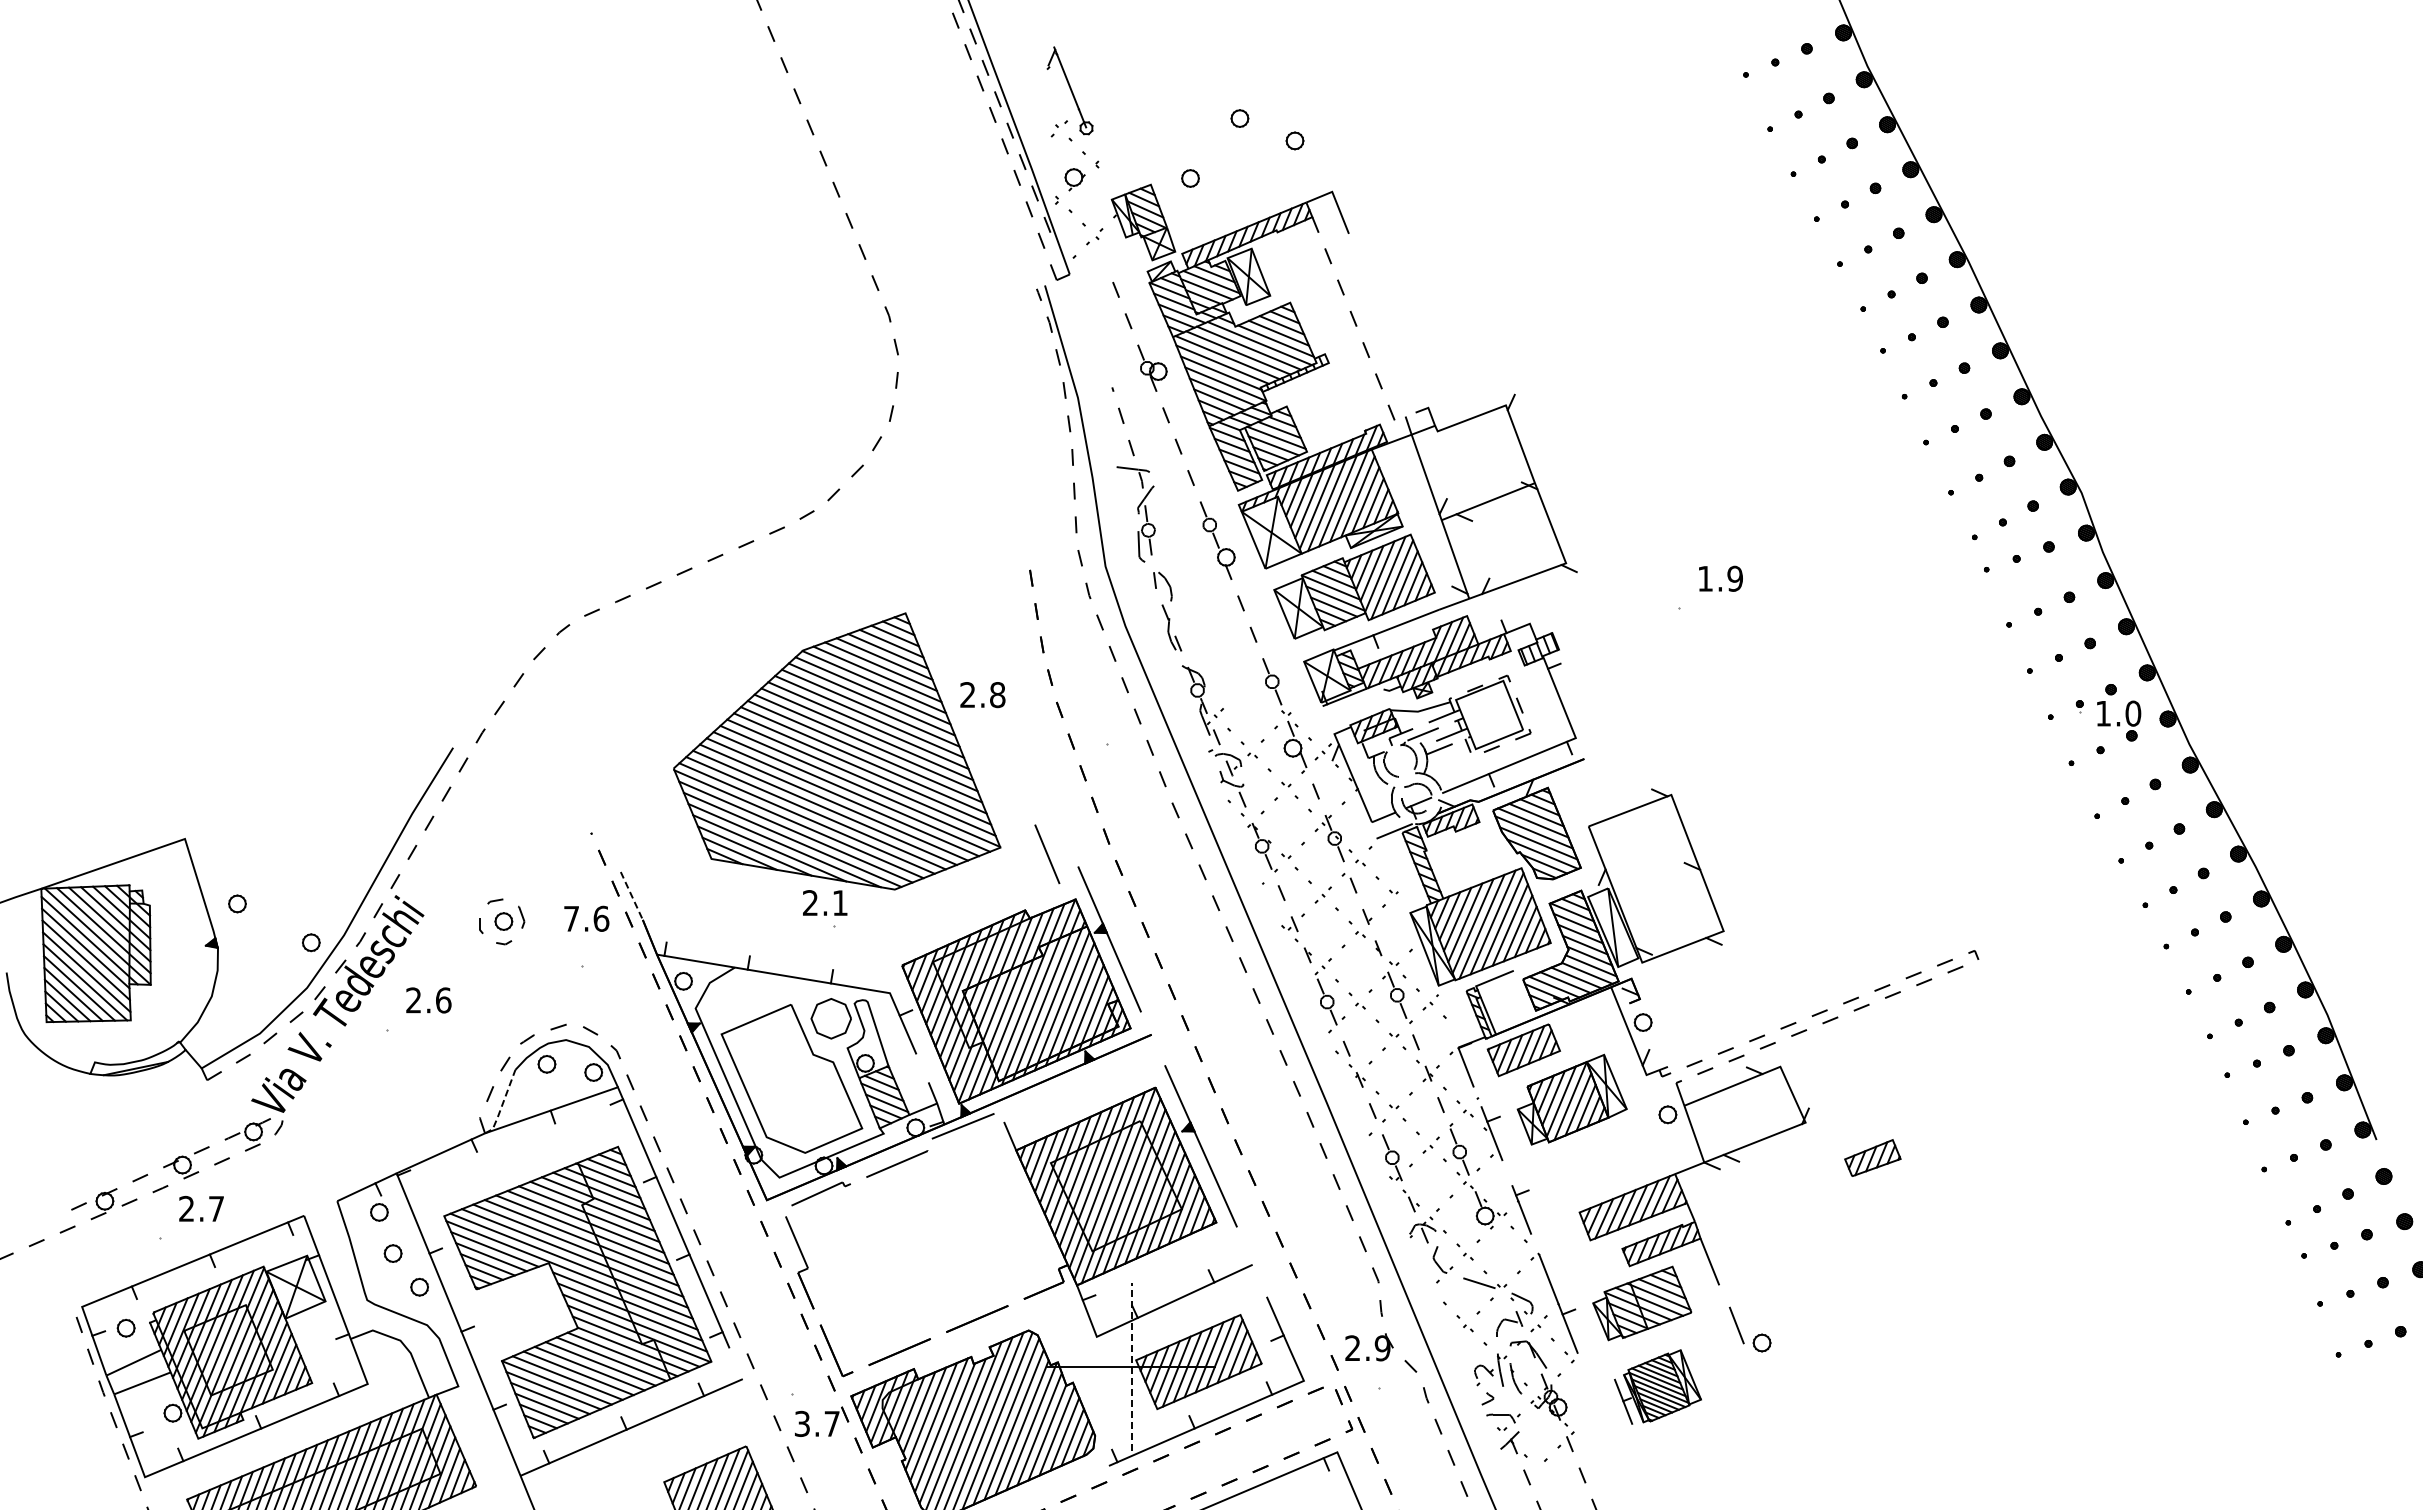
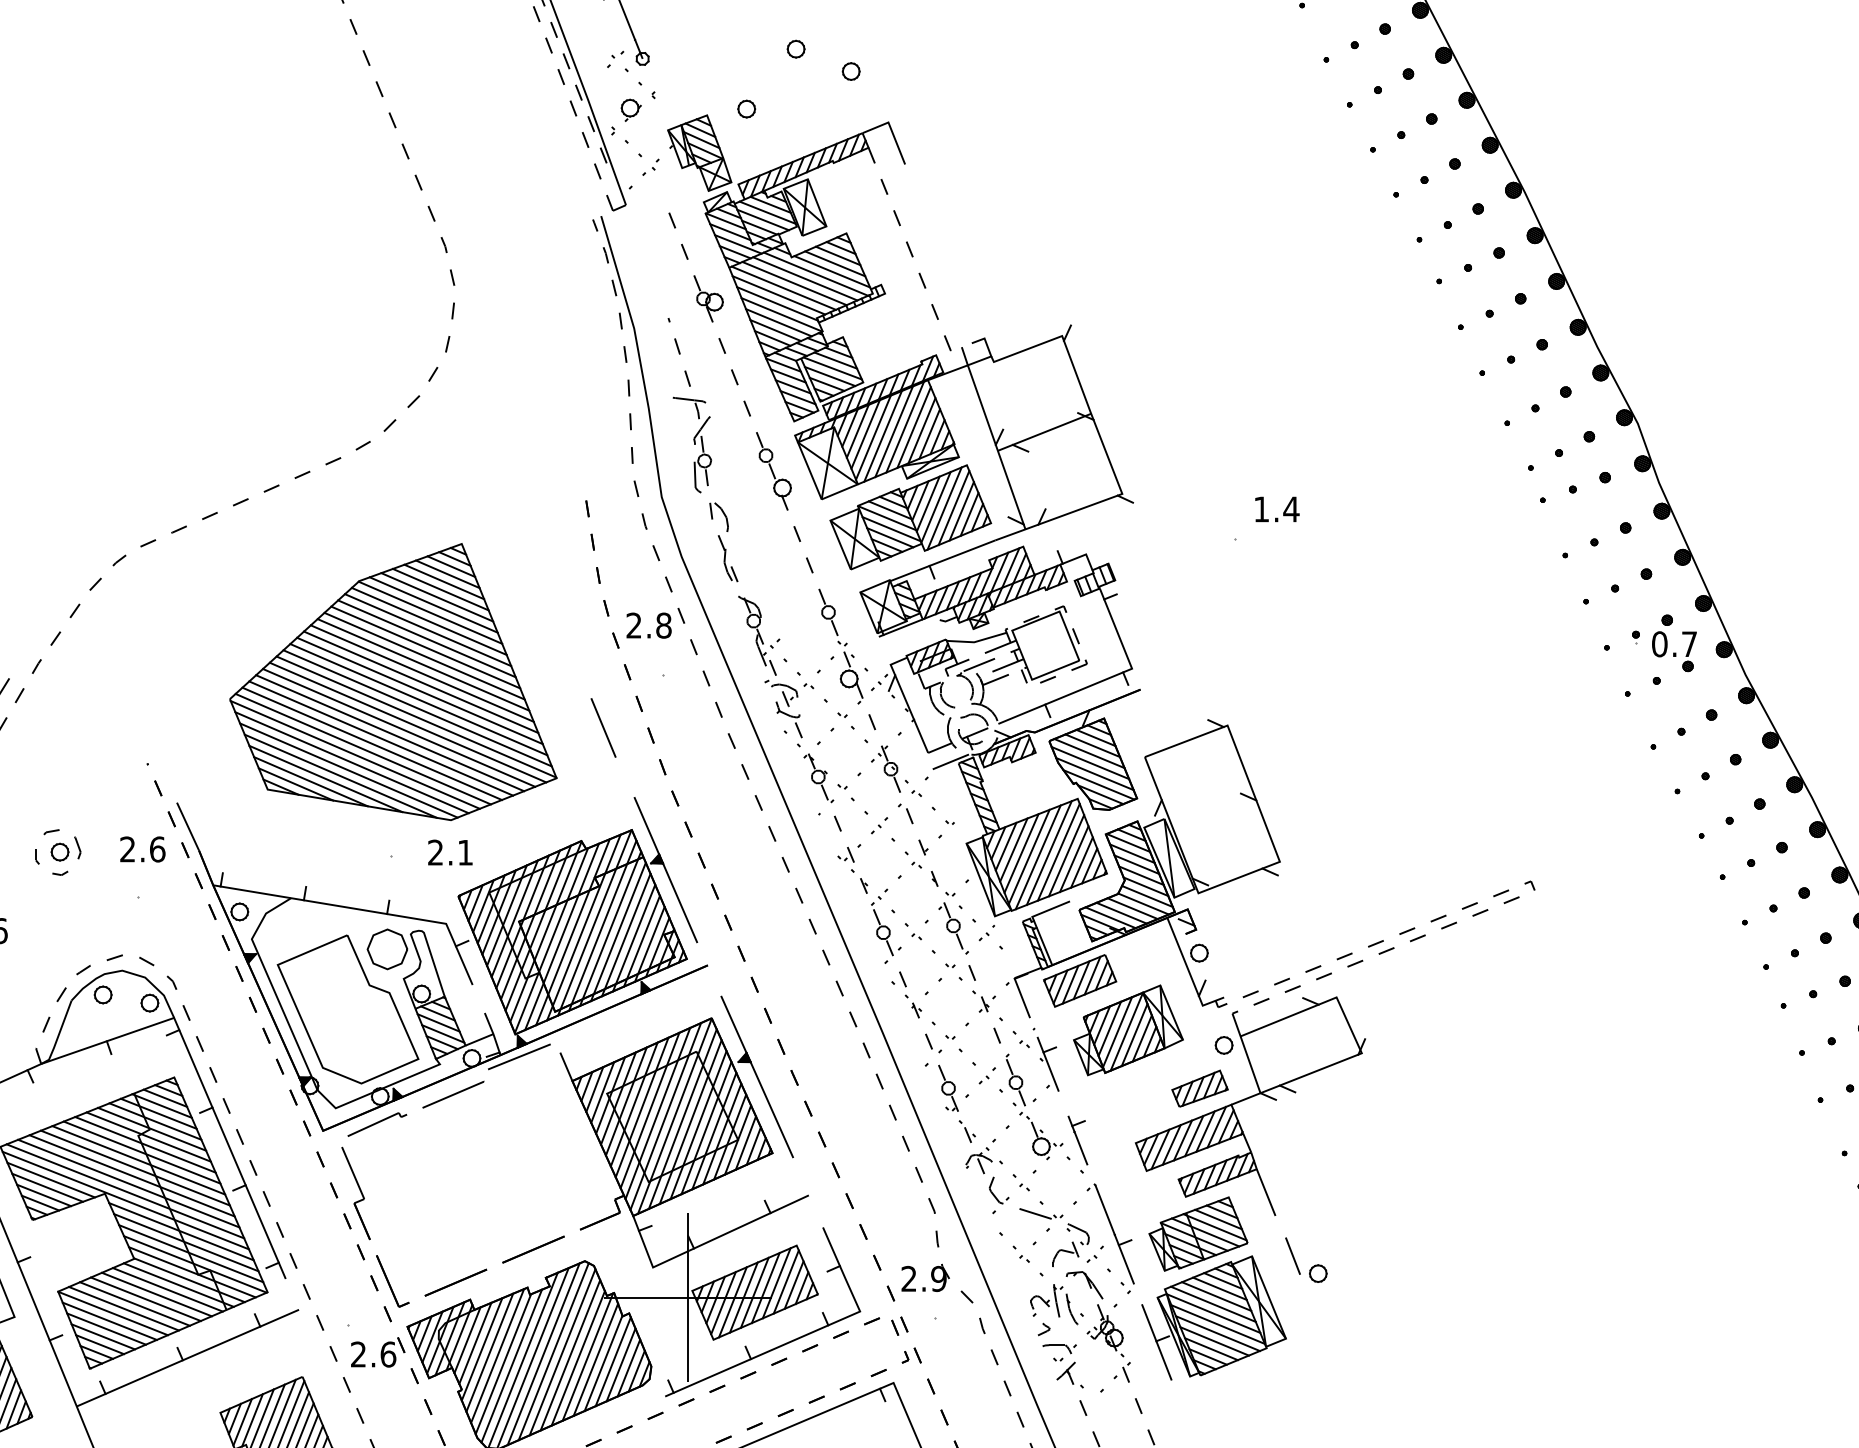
text: (1735, 578) -> (1291, 509), 1.9 -> 1.4
text: (982, 695) -> (648, 626), moved
text: (2118, 713) -> (1674, 644), 1.0 -> 0.7
line: (1047, 853) -> (603, 727), moved
line: (632, 896) -> (188, 827), dashed -> solid
text: (825, 902) -> (450, 852), moved
text: (571, 918) -> (127, 849), 7.6 -> 2.6
line: (502, 1105) -> (58, 1036), dashed -> solid
part: (1872, 1157) -> (1199, 1088), moved
line: (1131, 1366) -> (687, 1297), dashed -> solid
part: (1657, 1386) -> (1213, 1317), size x1.67
text: (817, 1423) -> (373, 1354), 3.7 -> 2.6

